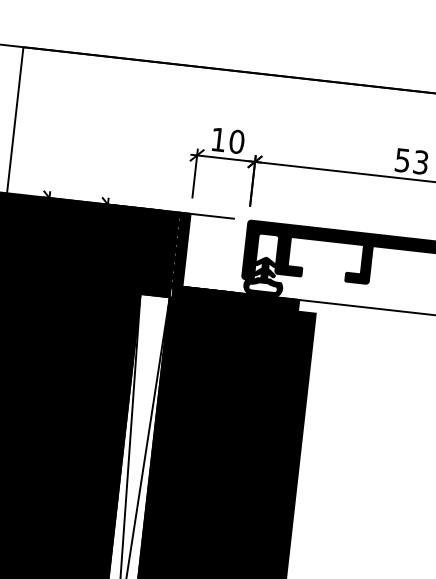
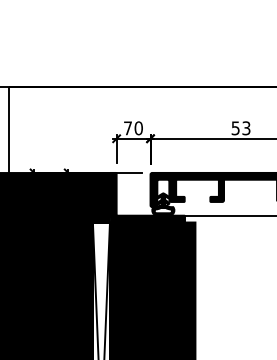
text: (217, 140) -> (127, 128), 10 -> 70

